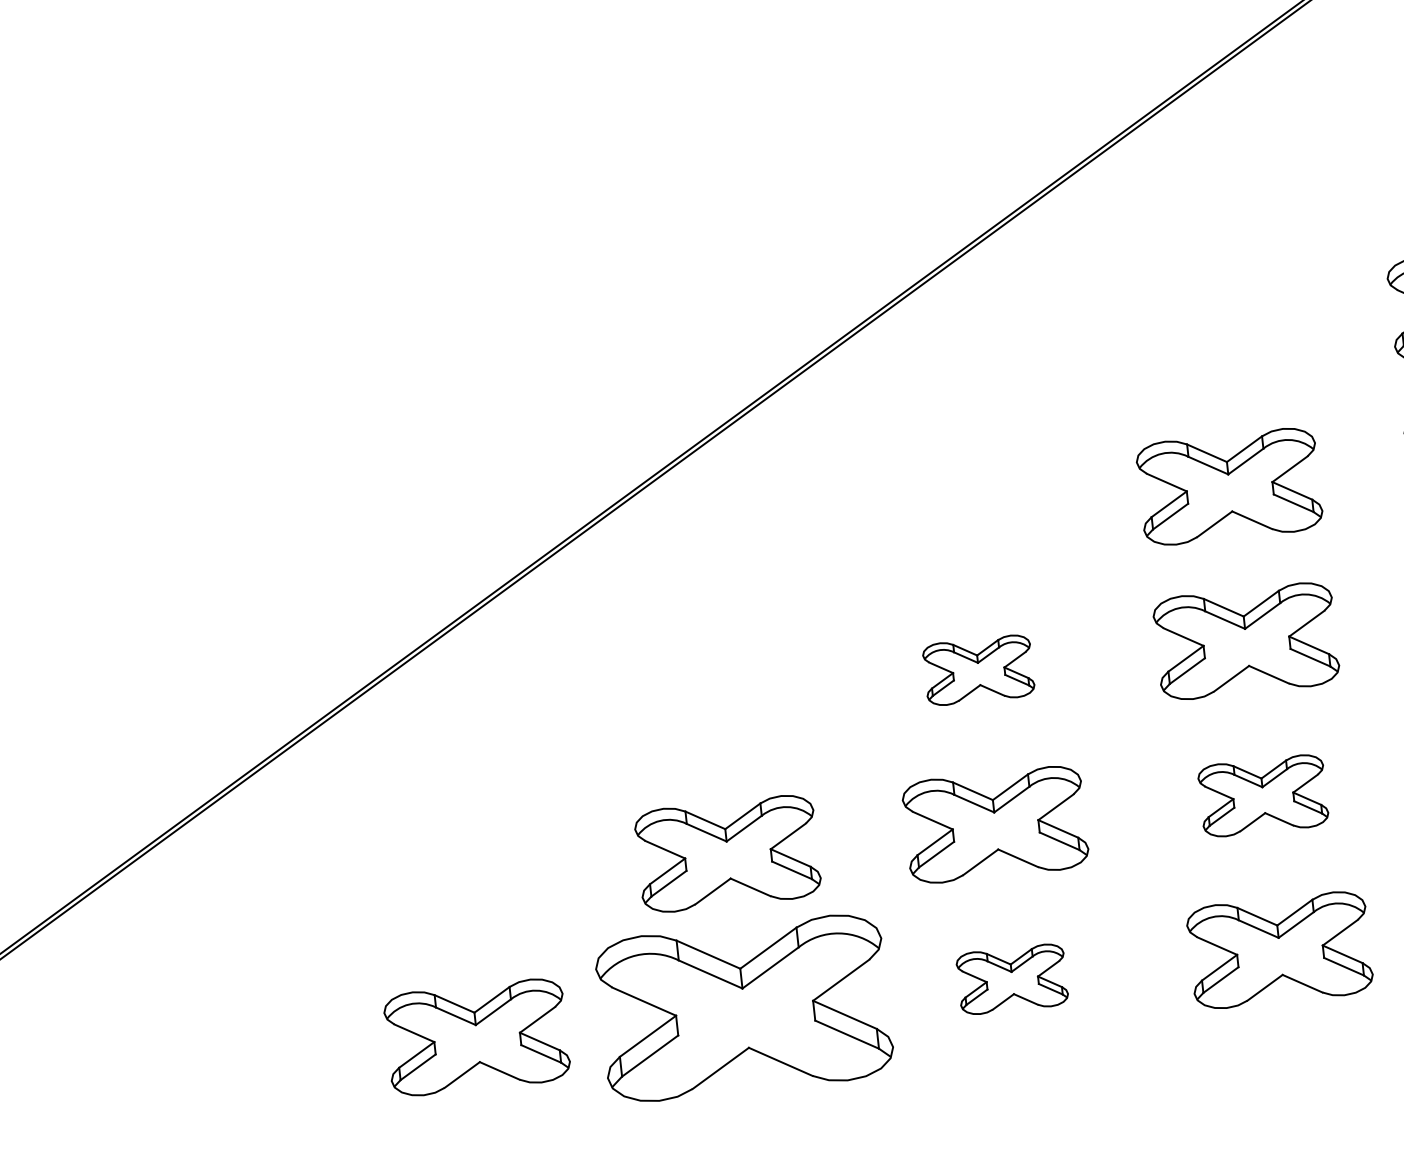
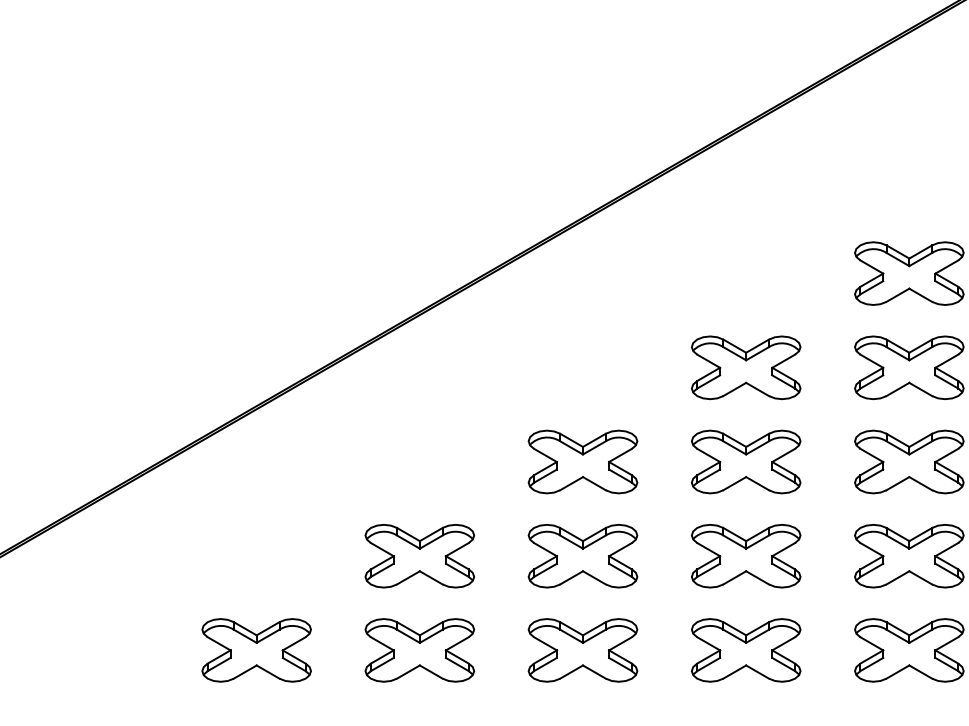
part: (977, 669) -> (582, 461), size x1.67
part: (1263, 796) -> (746, 556), size x1.43
part: (1011, 979) -> (582, 650), size x1.67
part: (744, 1008) -> (419, 650), size x0.62

